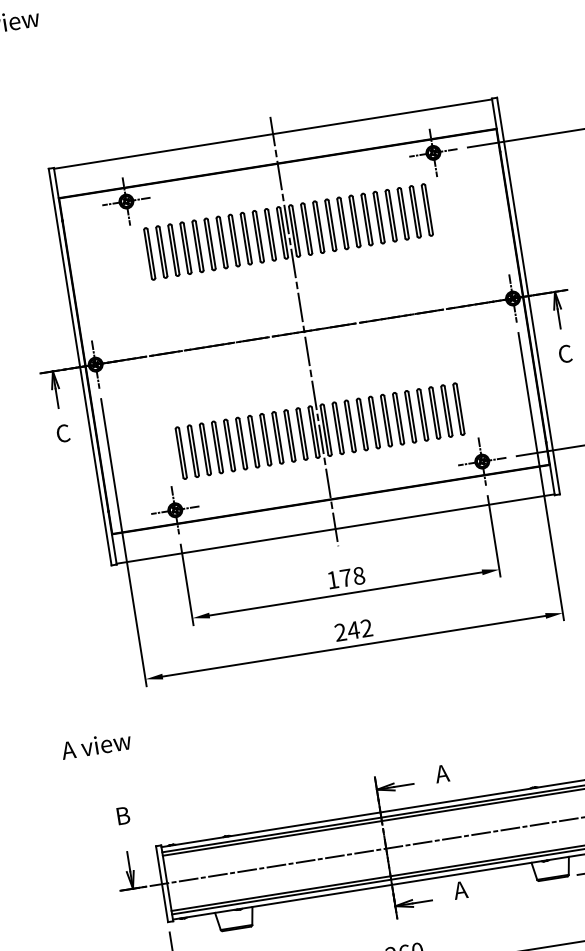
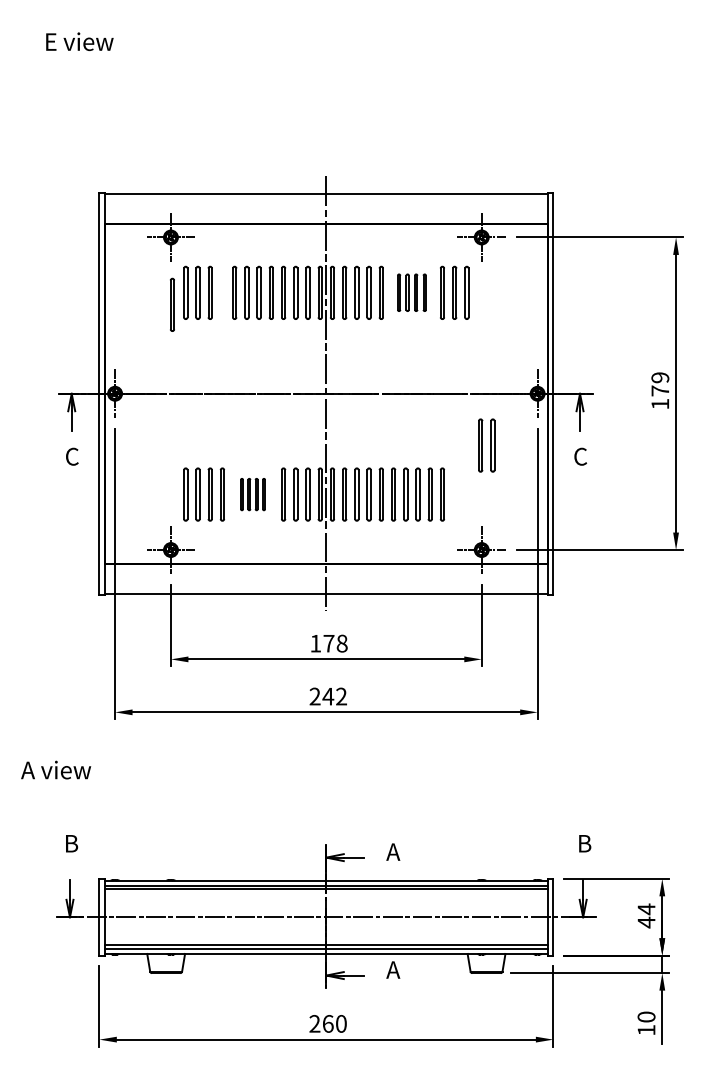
part: (372, 218) -> (411, 292), size x0.7
line: (184, 247) -> (171, 304), moved
part: (452, 410) -> (486, 445), moved
part: (247, 442) -> (252, 494), size x0.6

